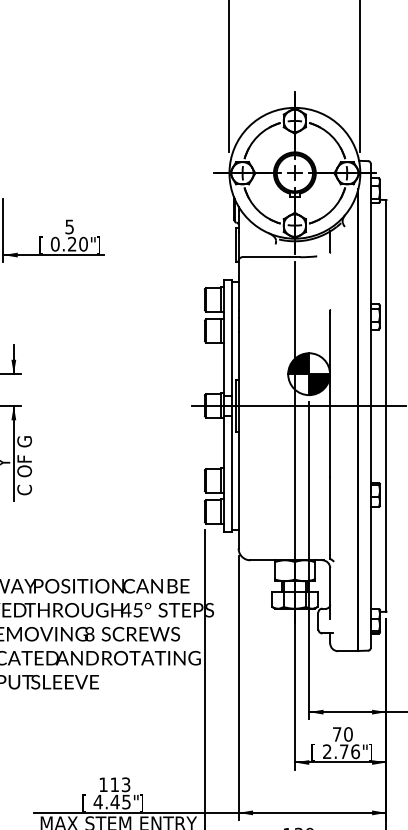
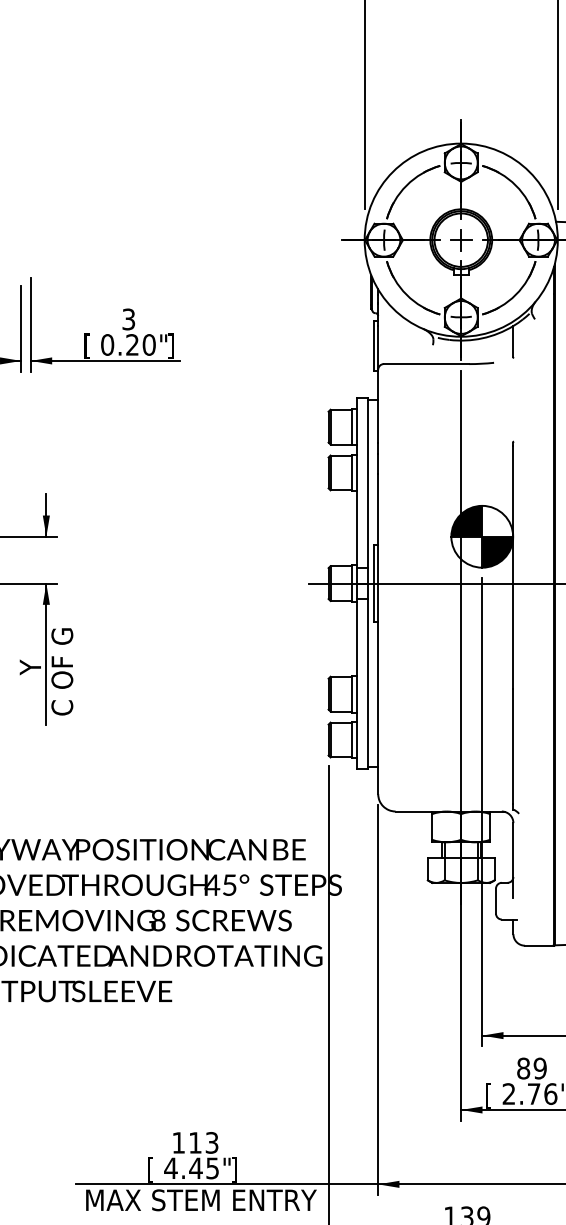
text: (69, 226) -> (128, 318), 5 -> 3
text: (342, 734) -> (531, 1068), 70 -> 89

